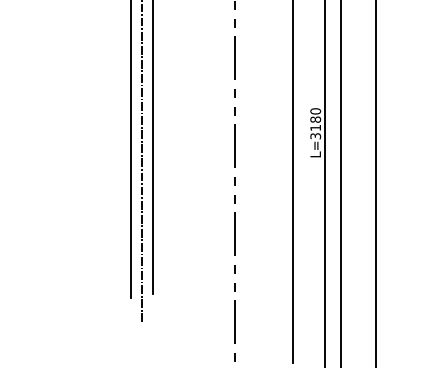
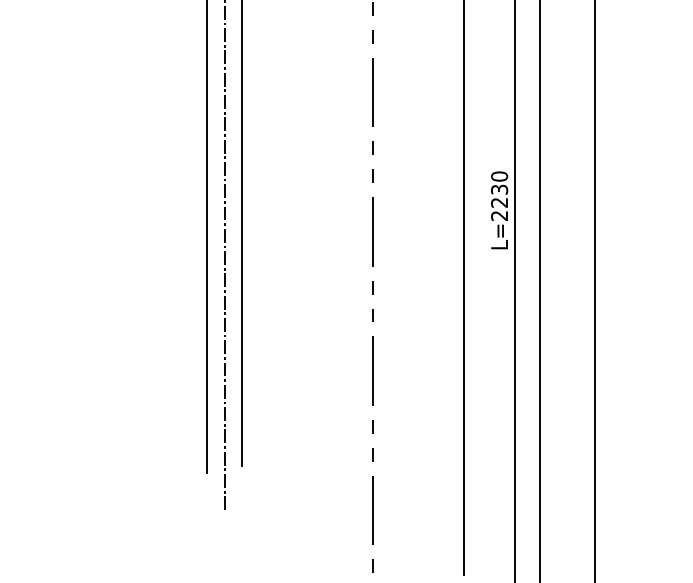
text: (315, 127) -> (499, 202), L=3180 -> L=2230

